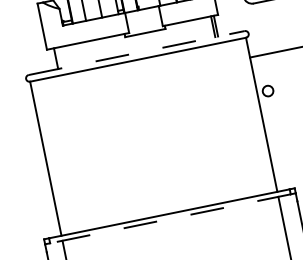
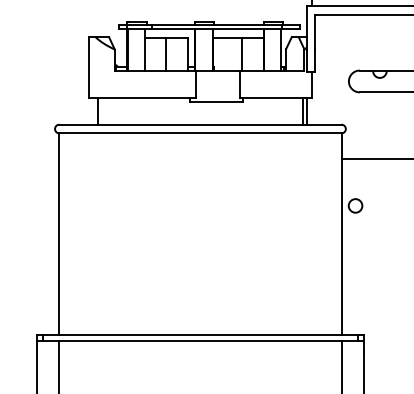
line: (136, 52) -> (200, 124), dashed -> solid
line: (169, 219) -> (199, 341), dashed -> solid

